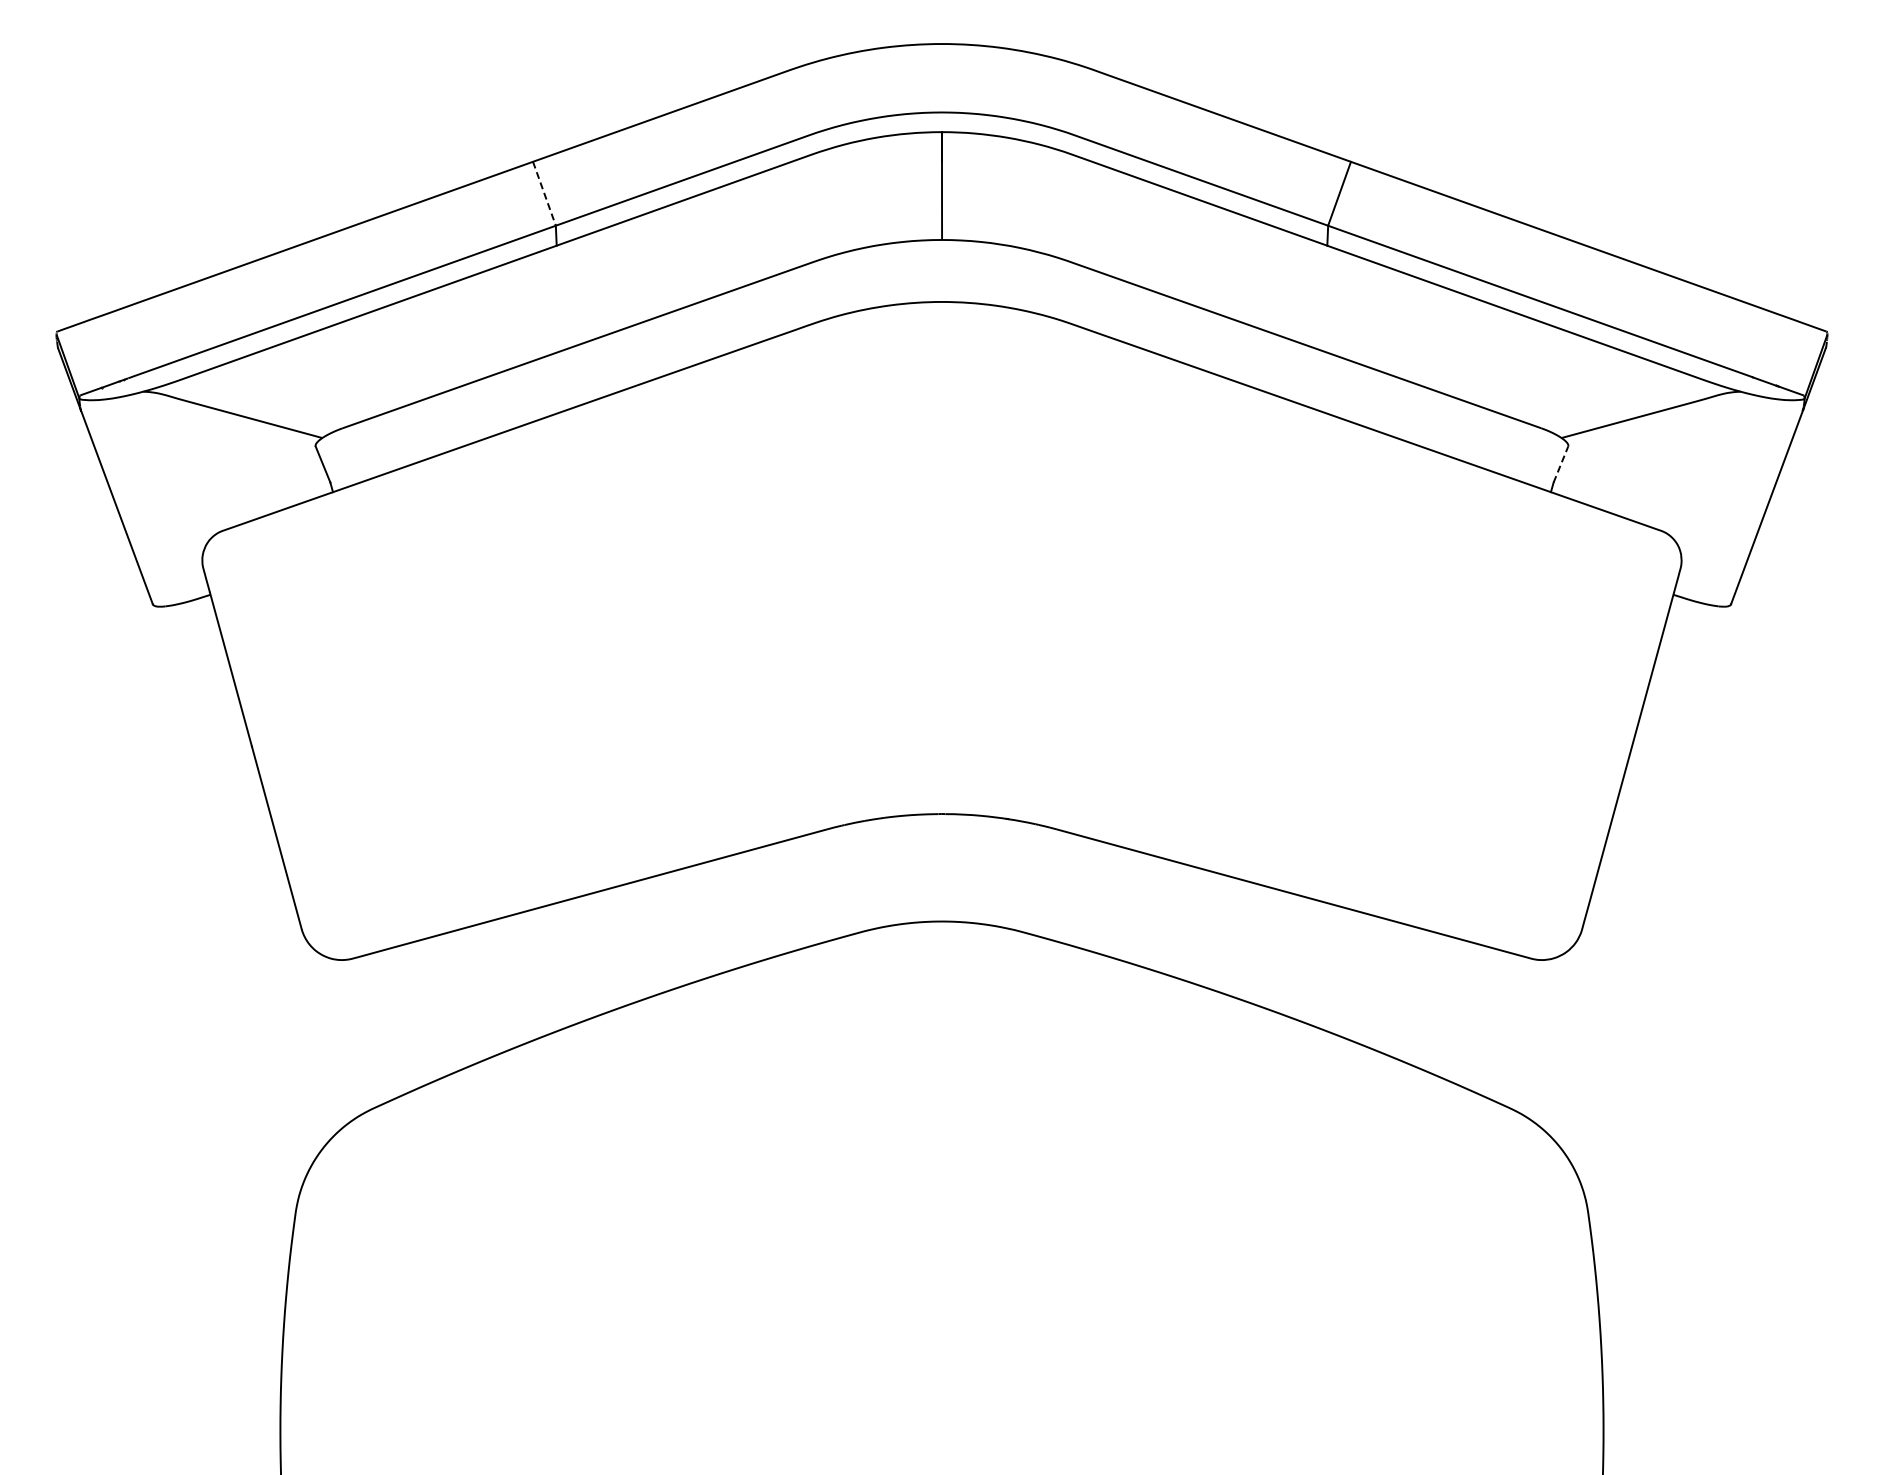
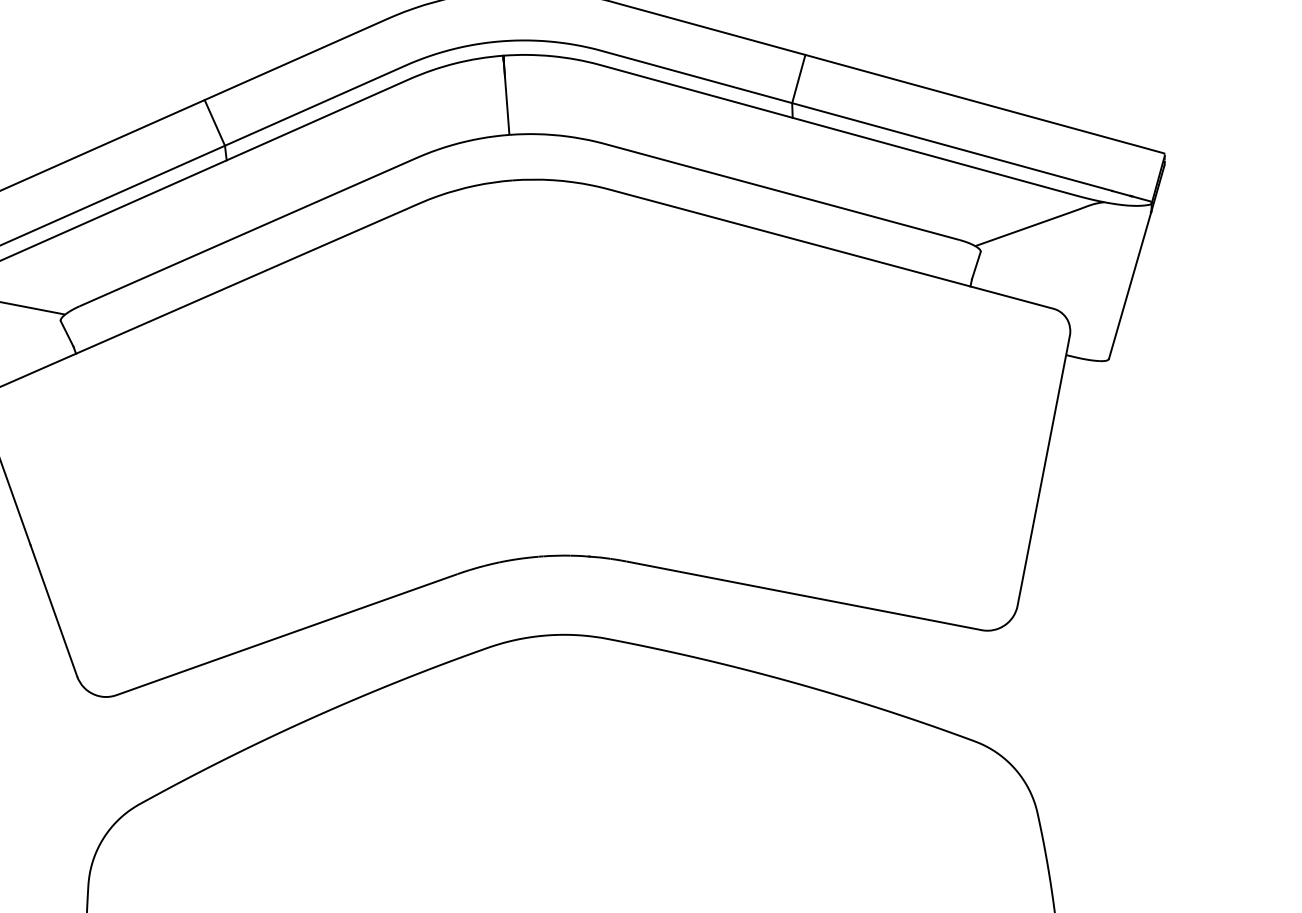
line: (544, 193) -> (214, 122), dashed -> solid
line: (1561, 464) -> (976, 265), dashed -> solid

